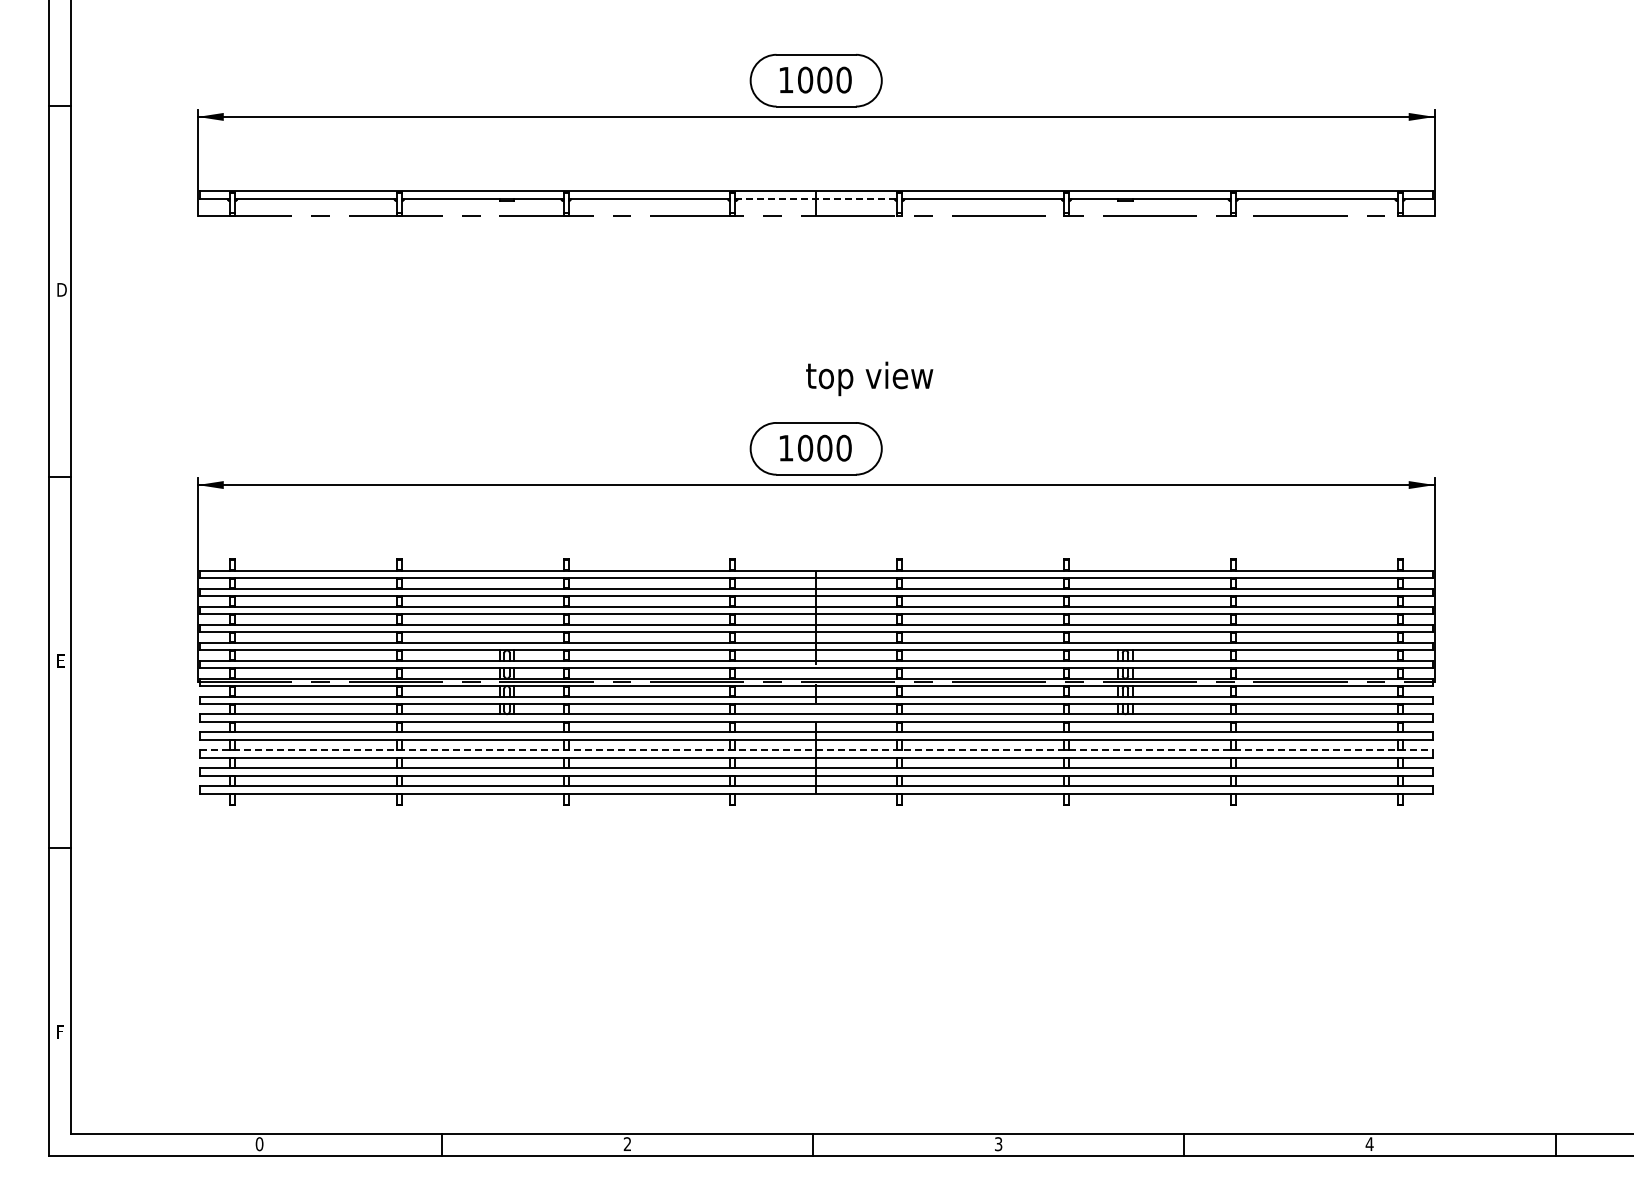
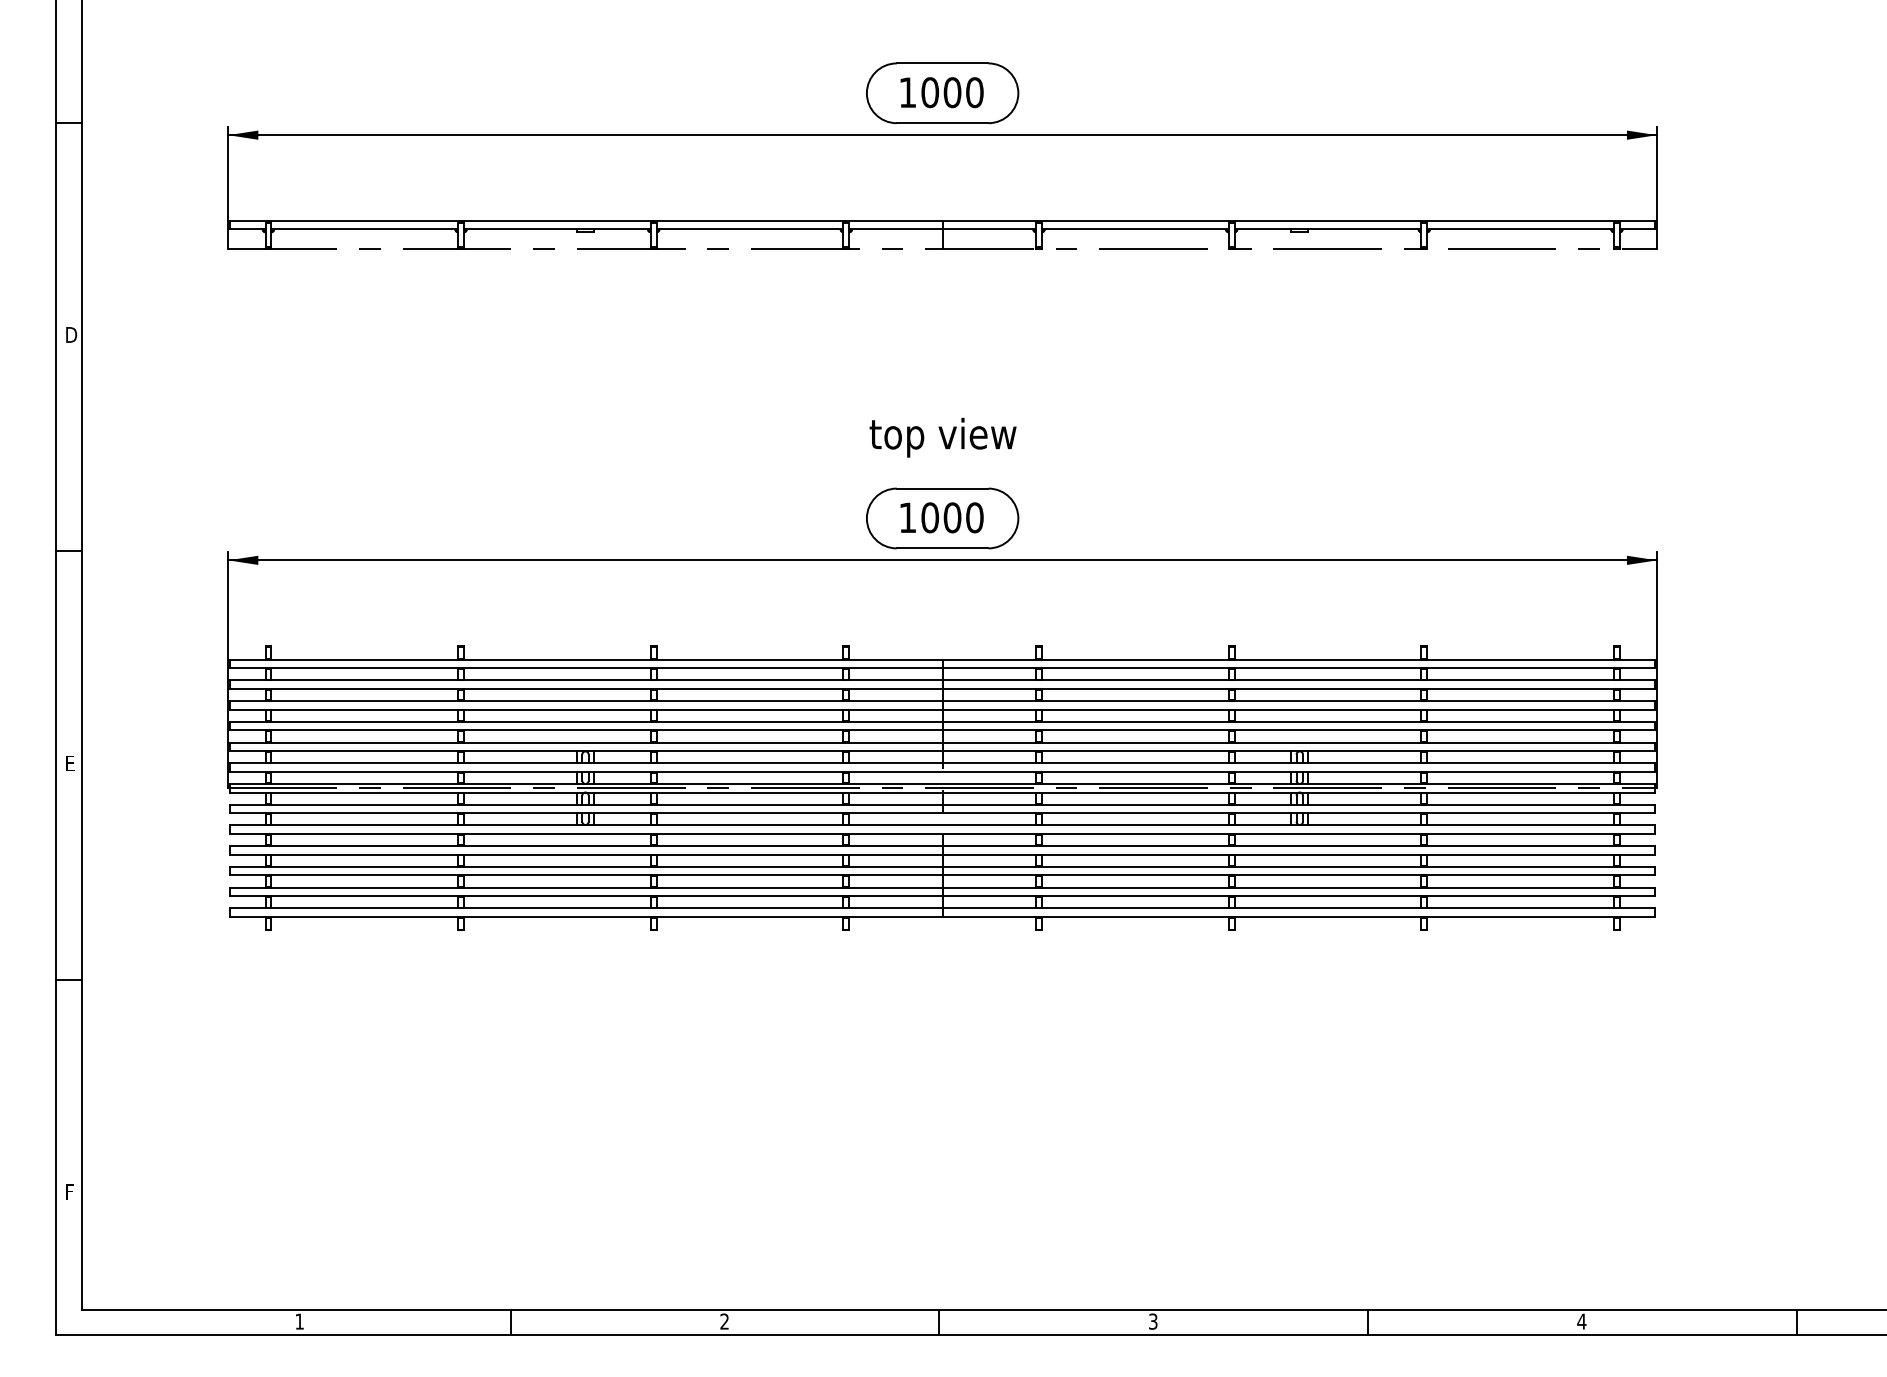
line: (816, 198) -> (942, 229), dashed -> solid
text: (869, 378) -> (942, 437), moved
line: (816, 750) -> (942, 866), dashed -> solid
text: (259, 1144) -> (299, 1322), 0 -> 1

